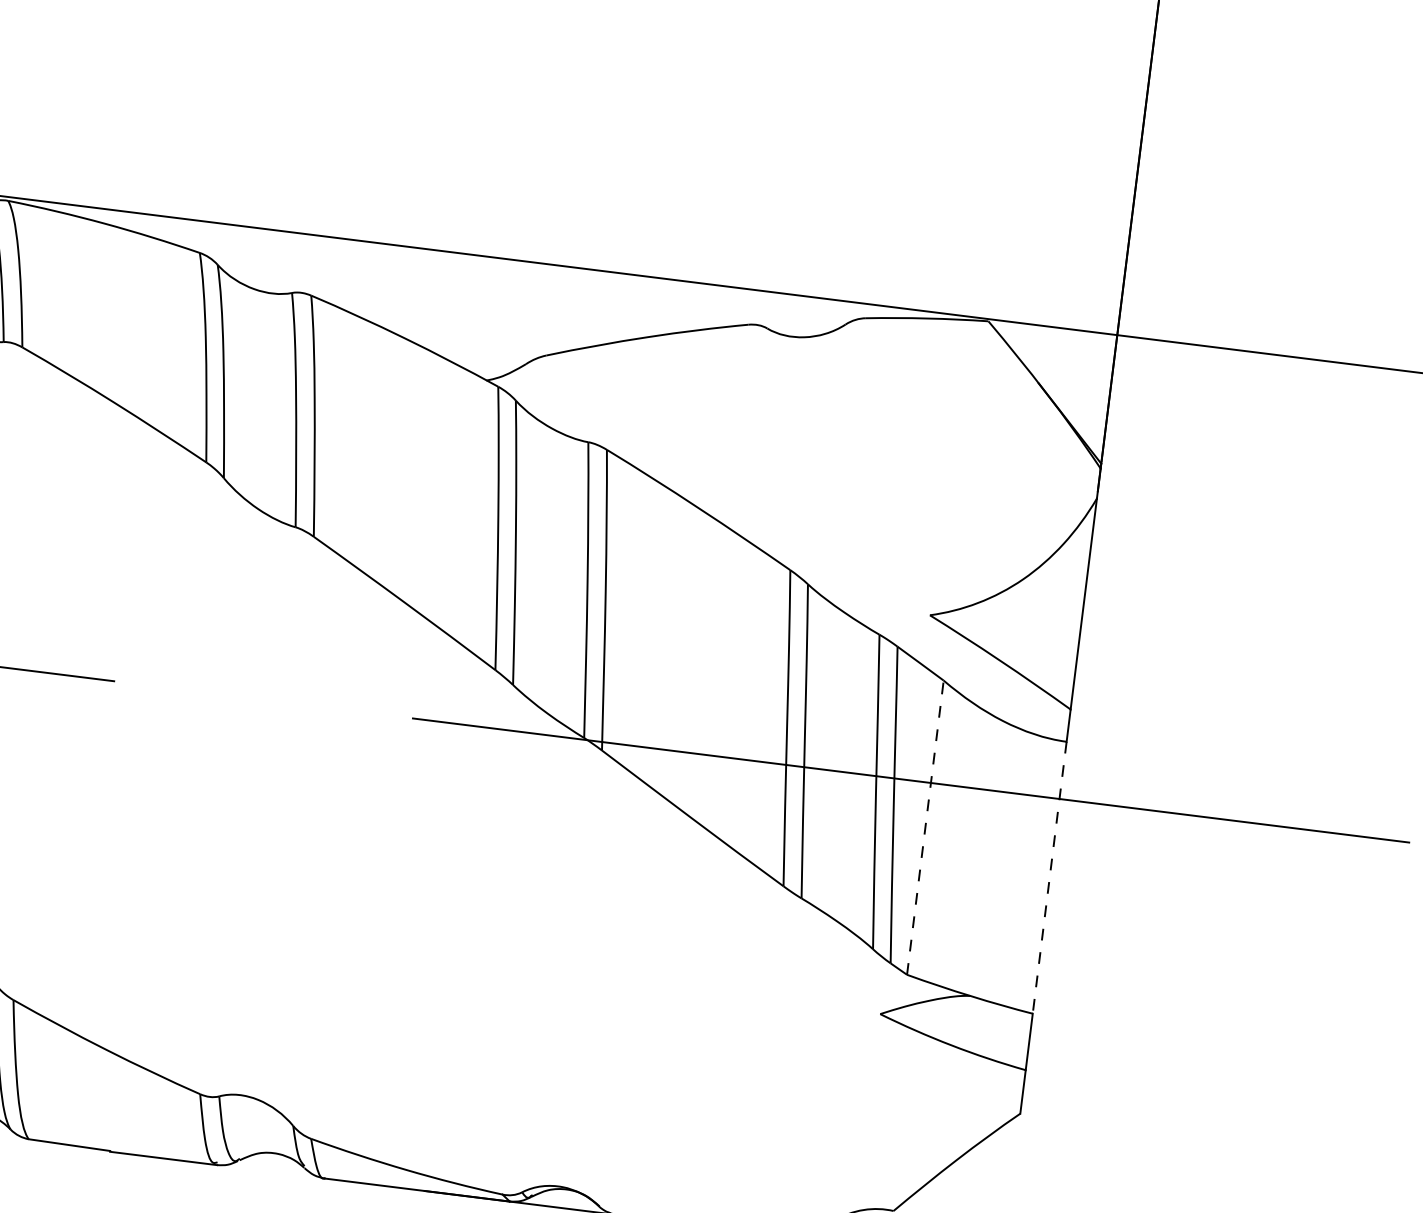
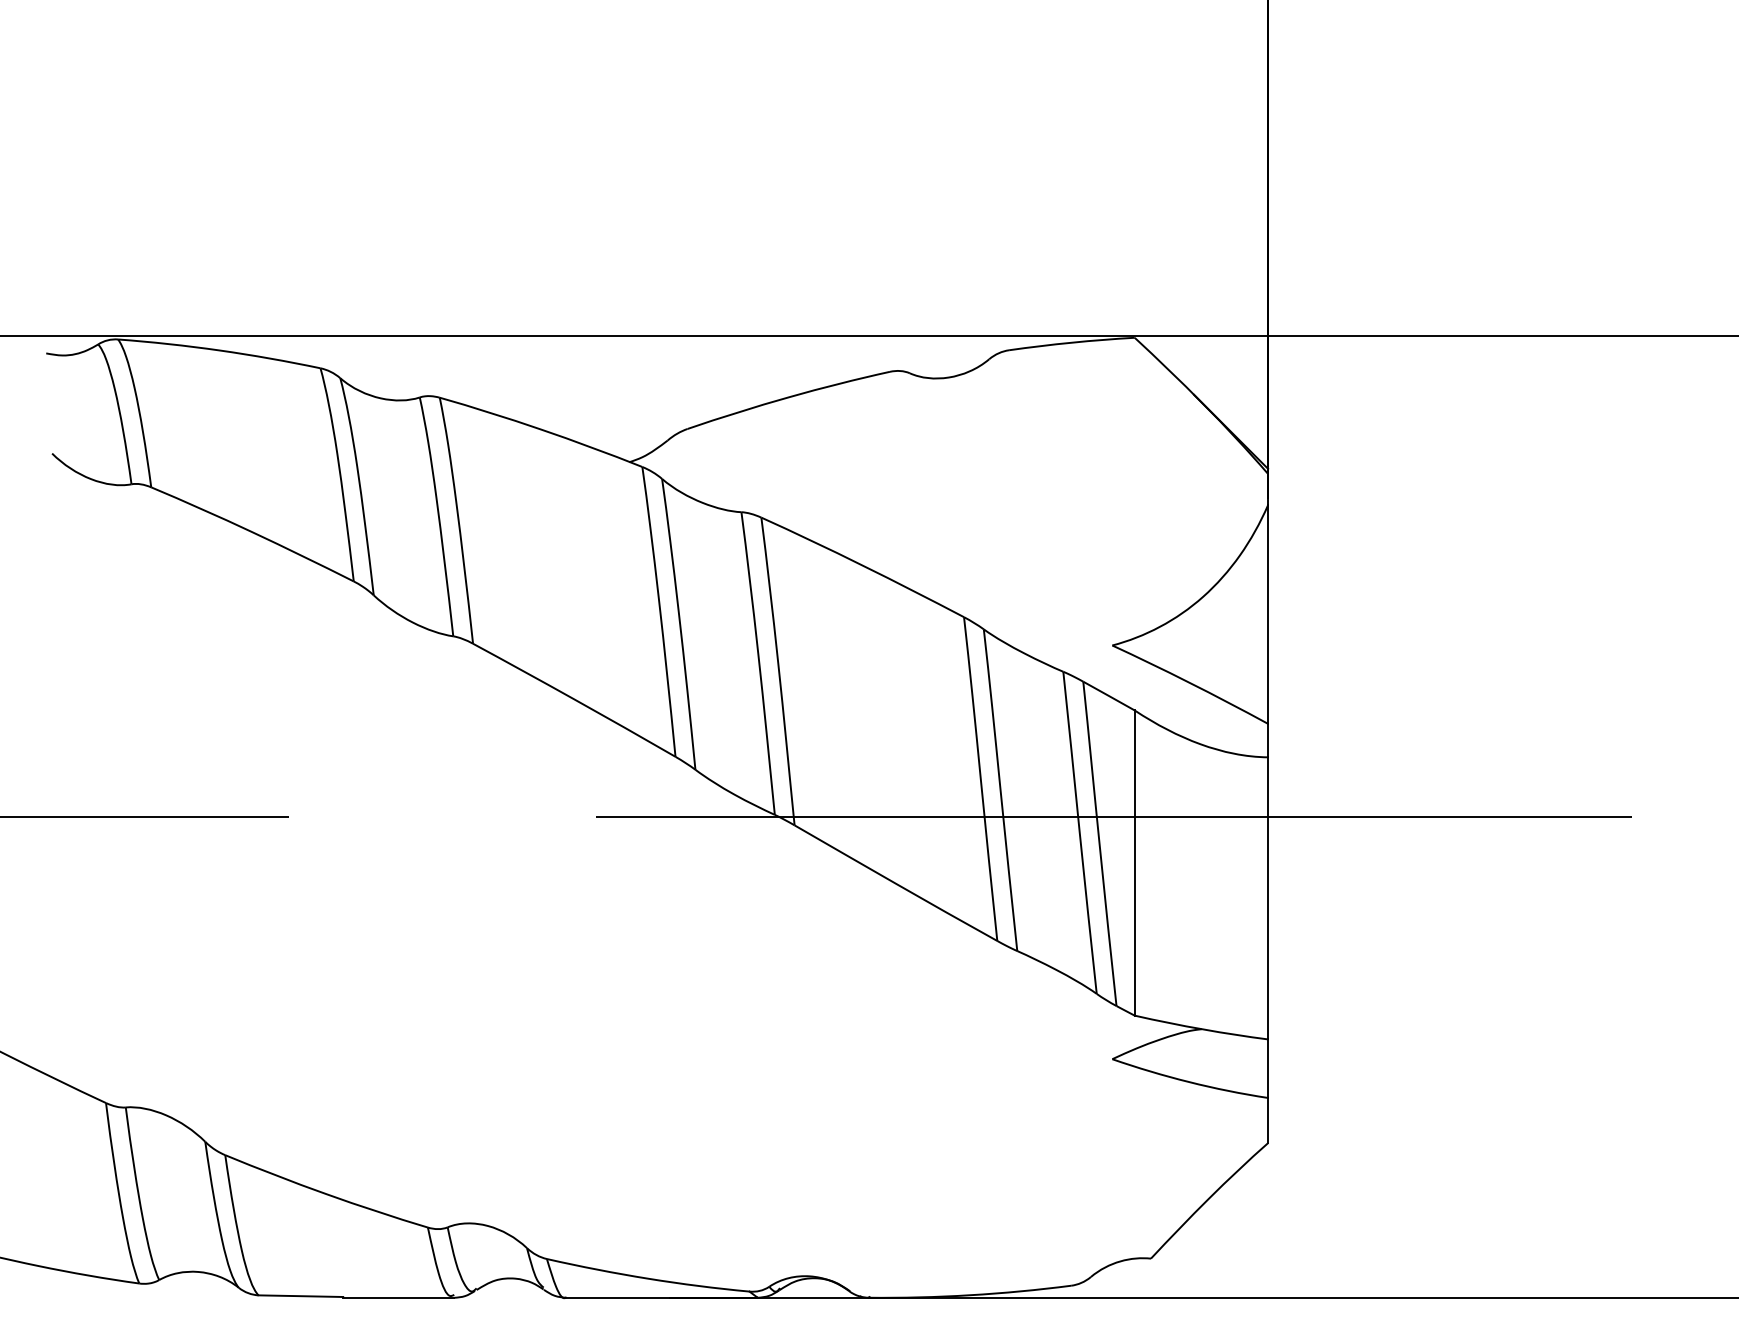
line: (925, 828) -> (1134, 863), dashed -> solid
line: (1050, 877) -> (1268, 898), dashed -> solid

